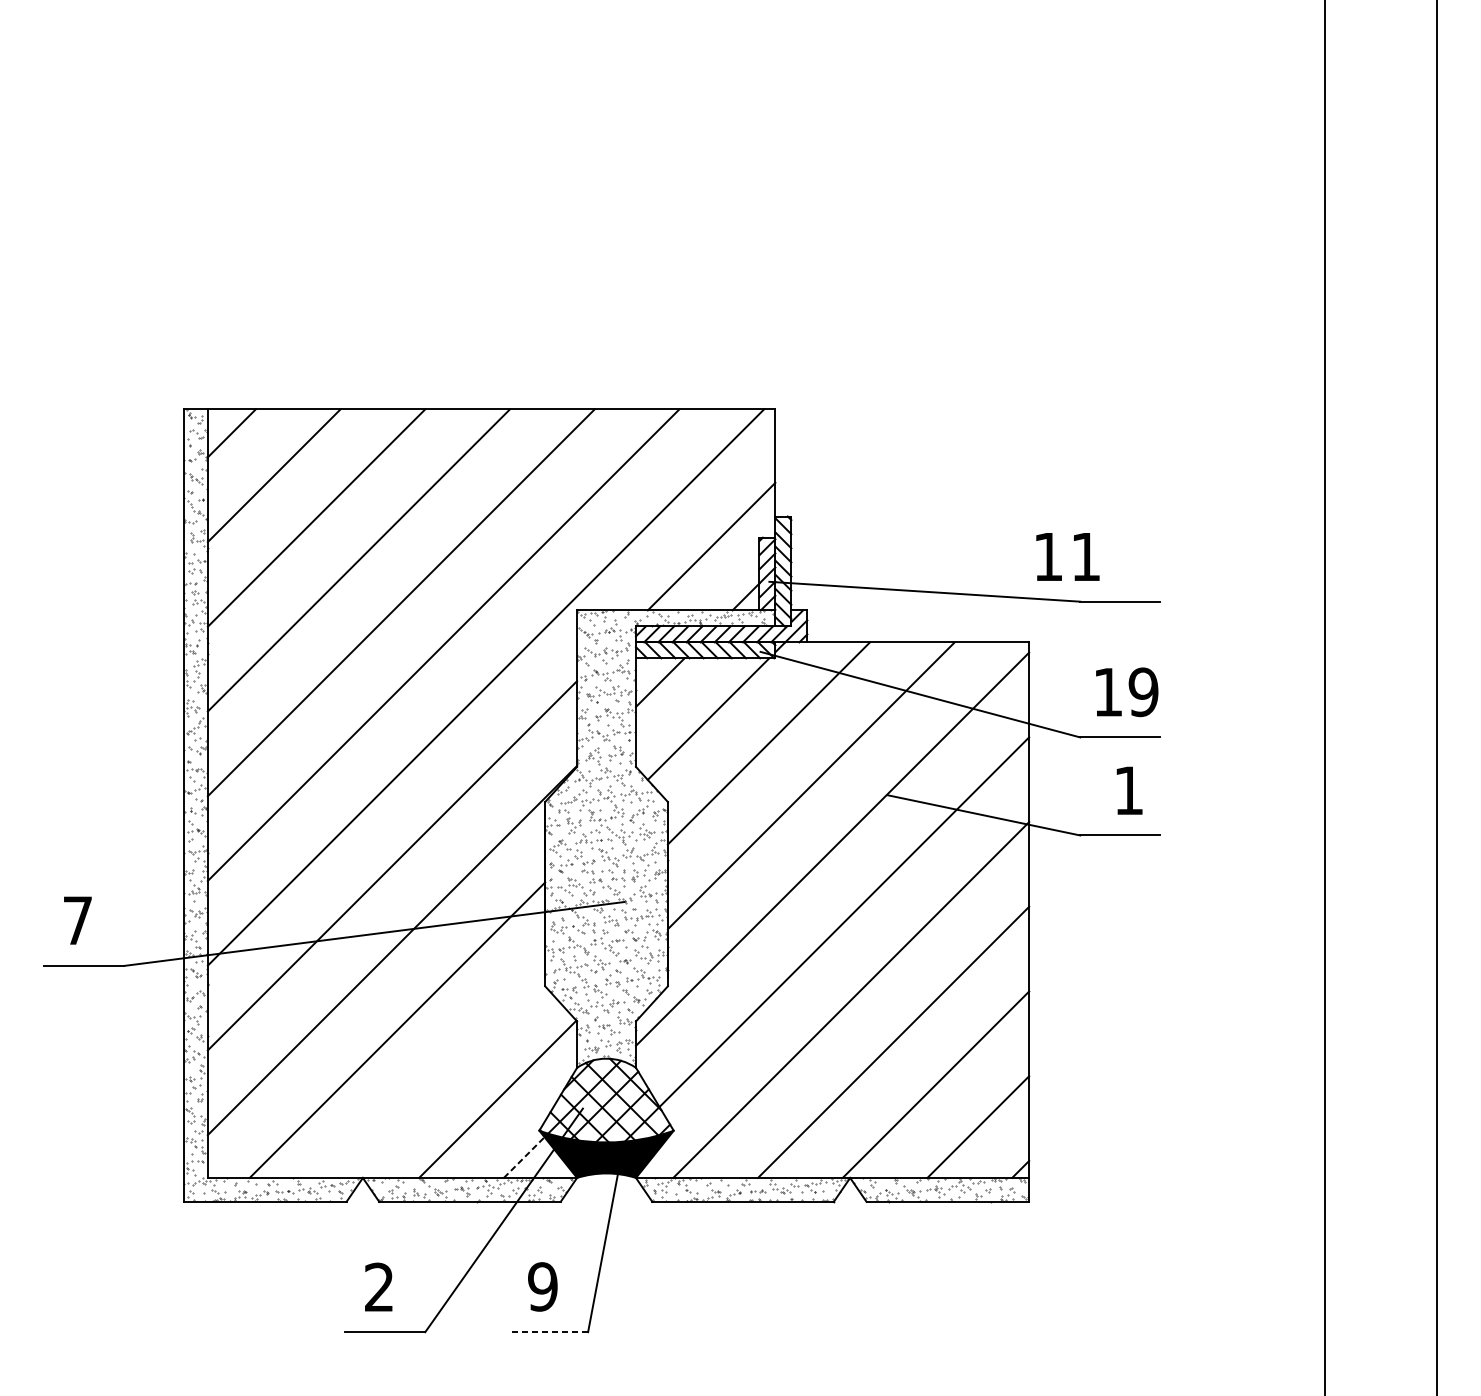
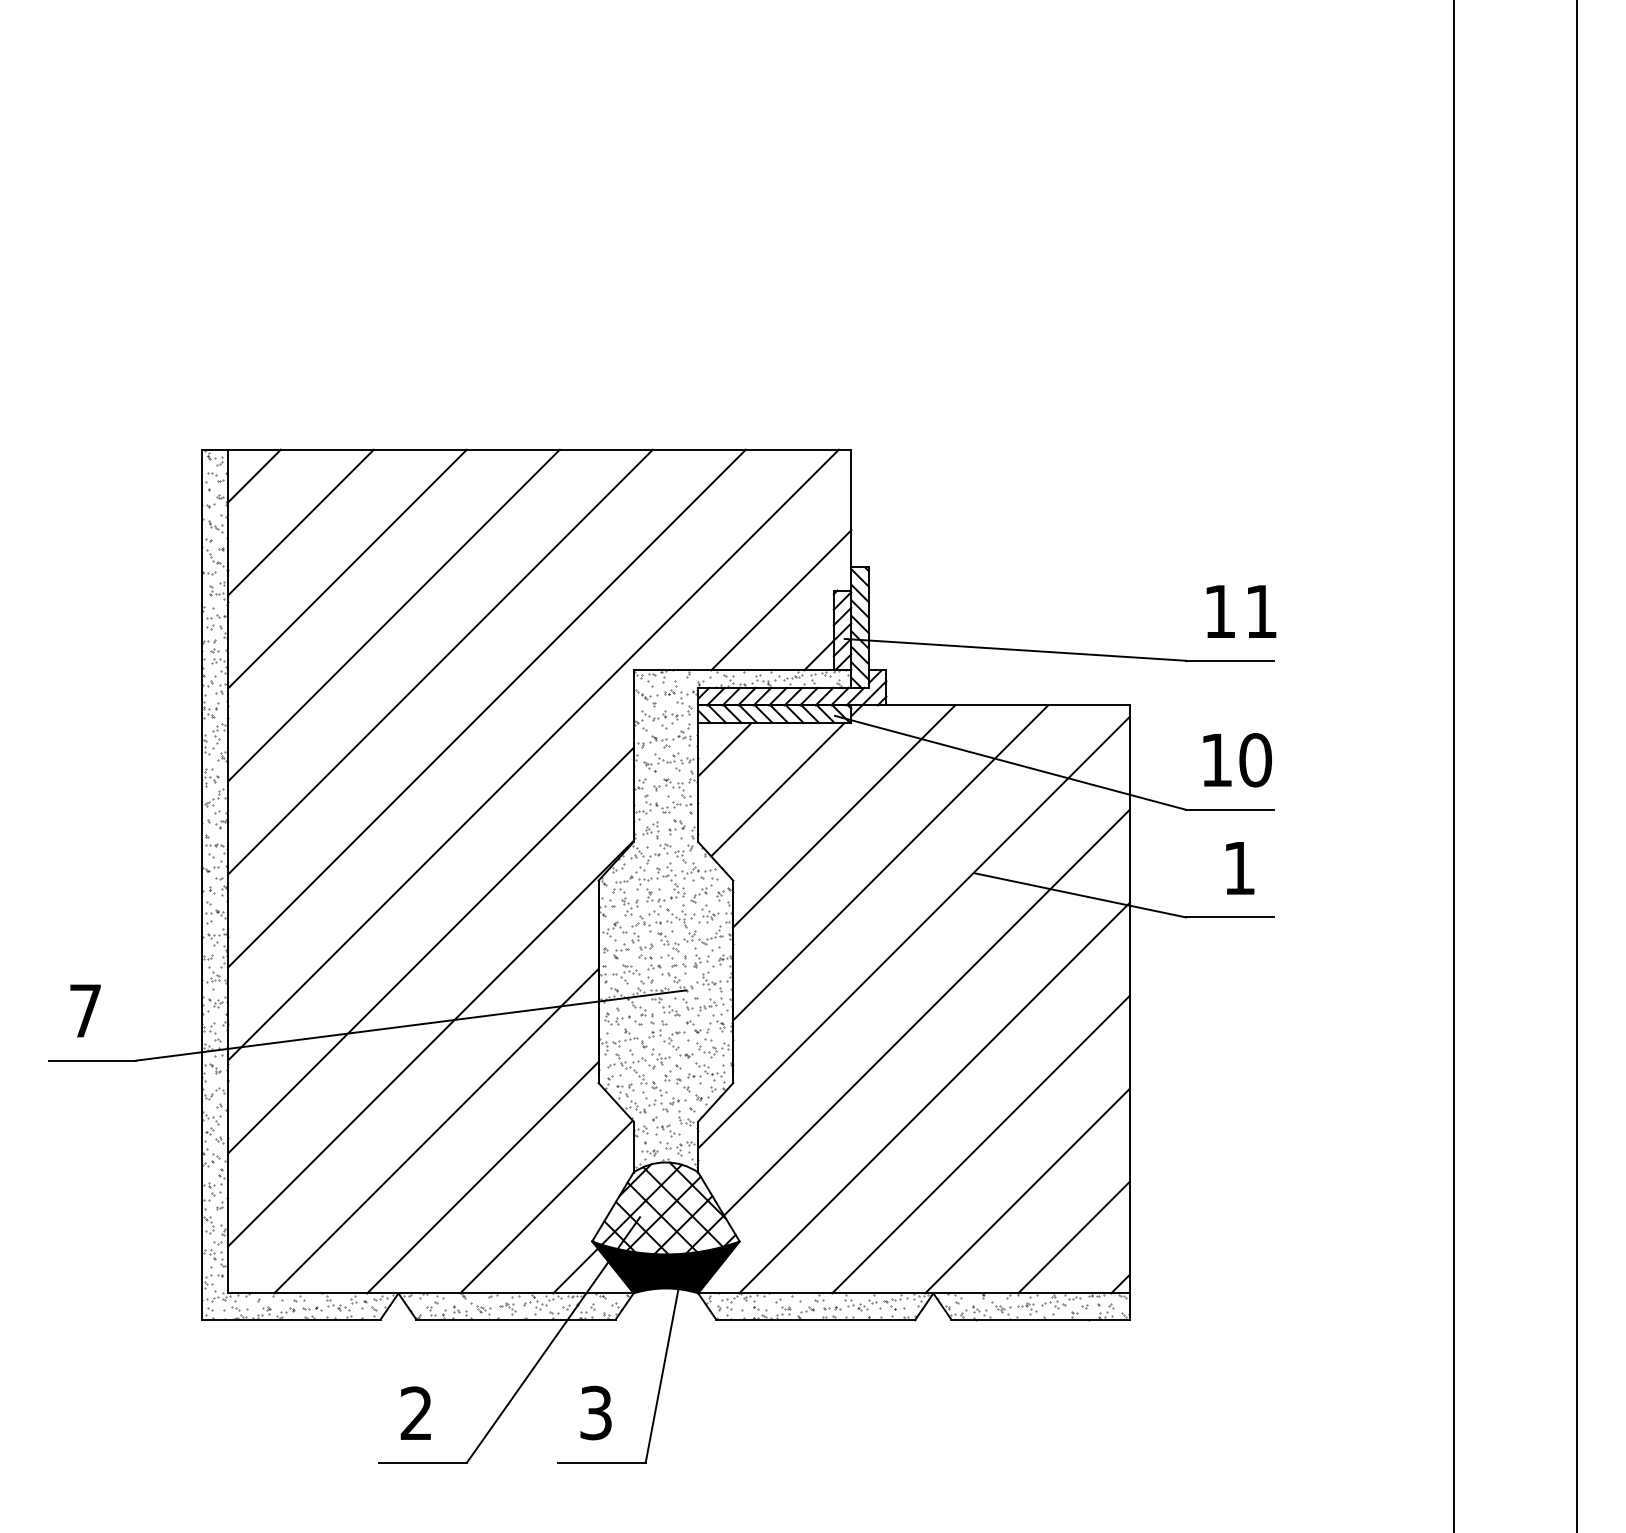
text: (1067, 556) -> (1241, 611), moved
text: (1143, 692) -> (1255, 760), 9 -> 0
line: (439, 1072) -> (482, 1177), added
line: (524, 1158) -> (575, 1271), dashed -> solid
text: (542, 1287) -> (595, 1413), 9 -> 3
line: (547, 1331) -> (601, 1462), dashed -> solid

